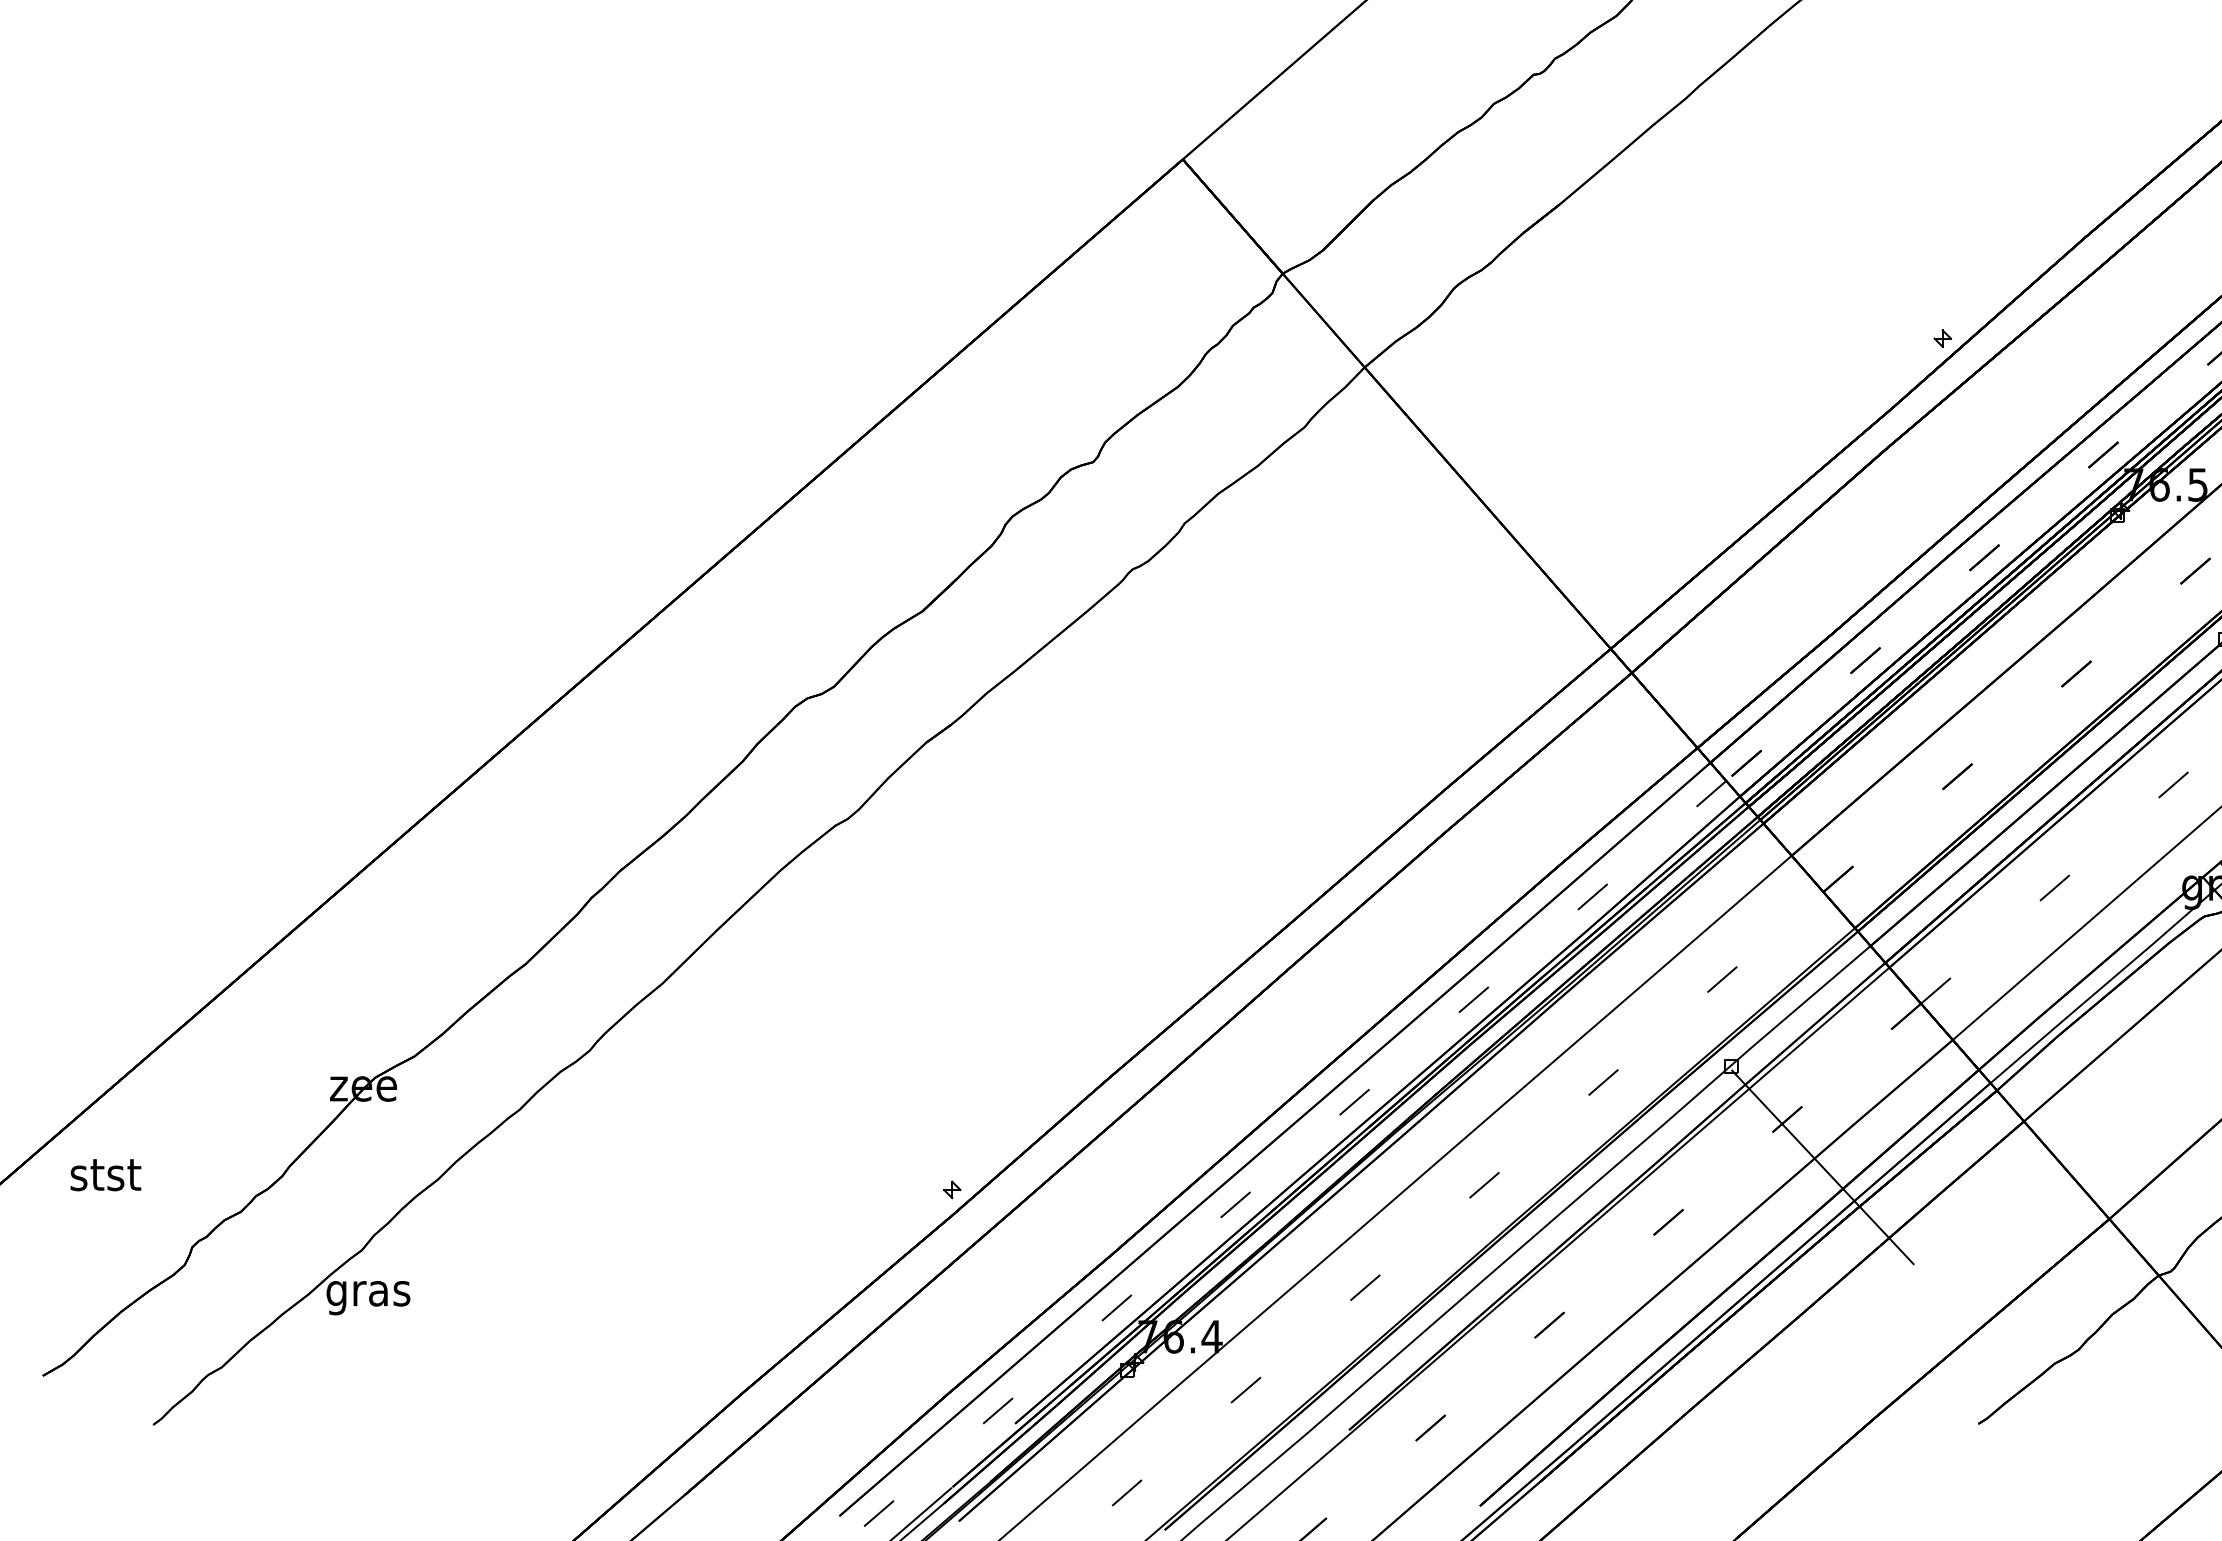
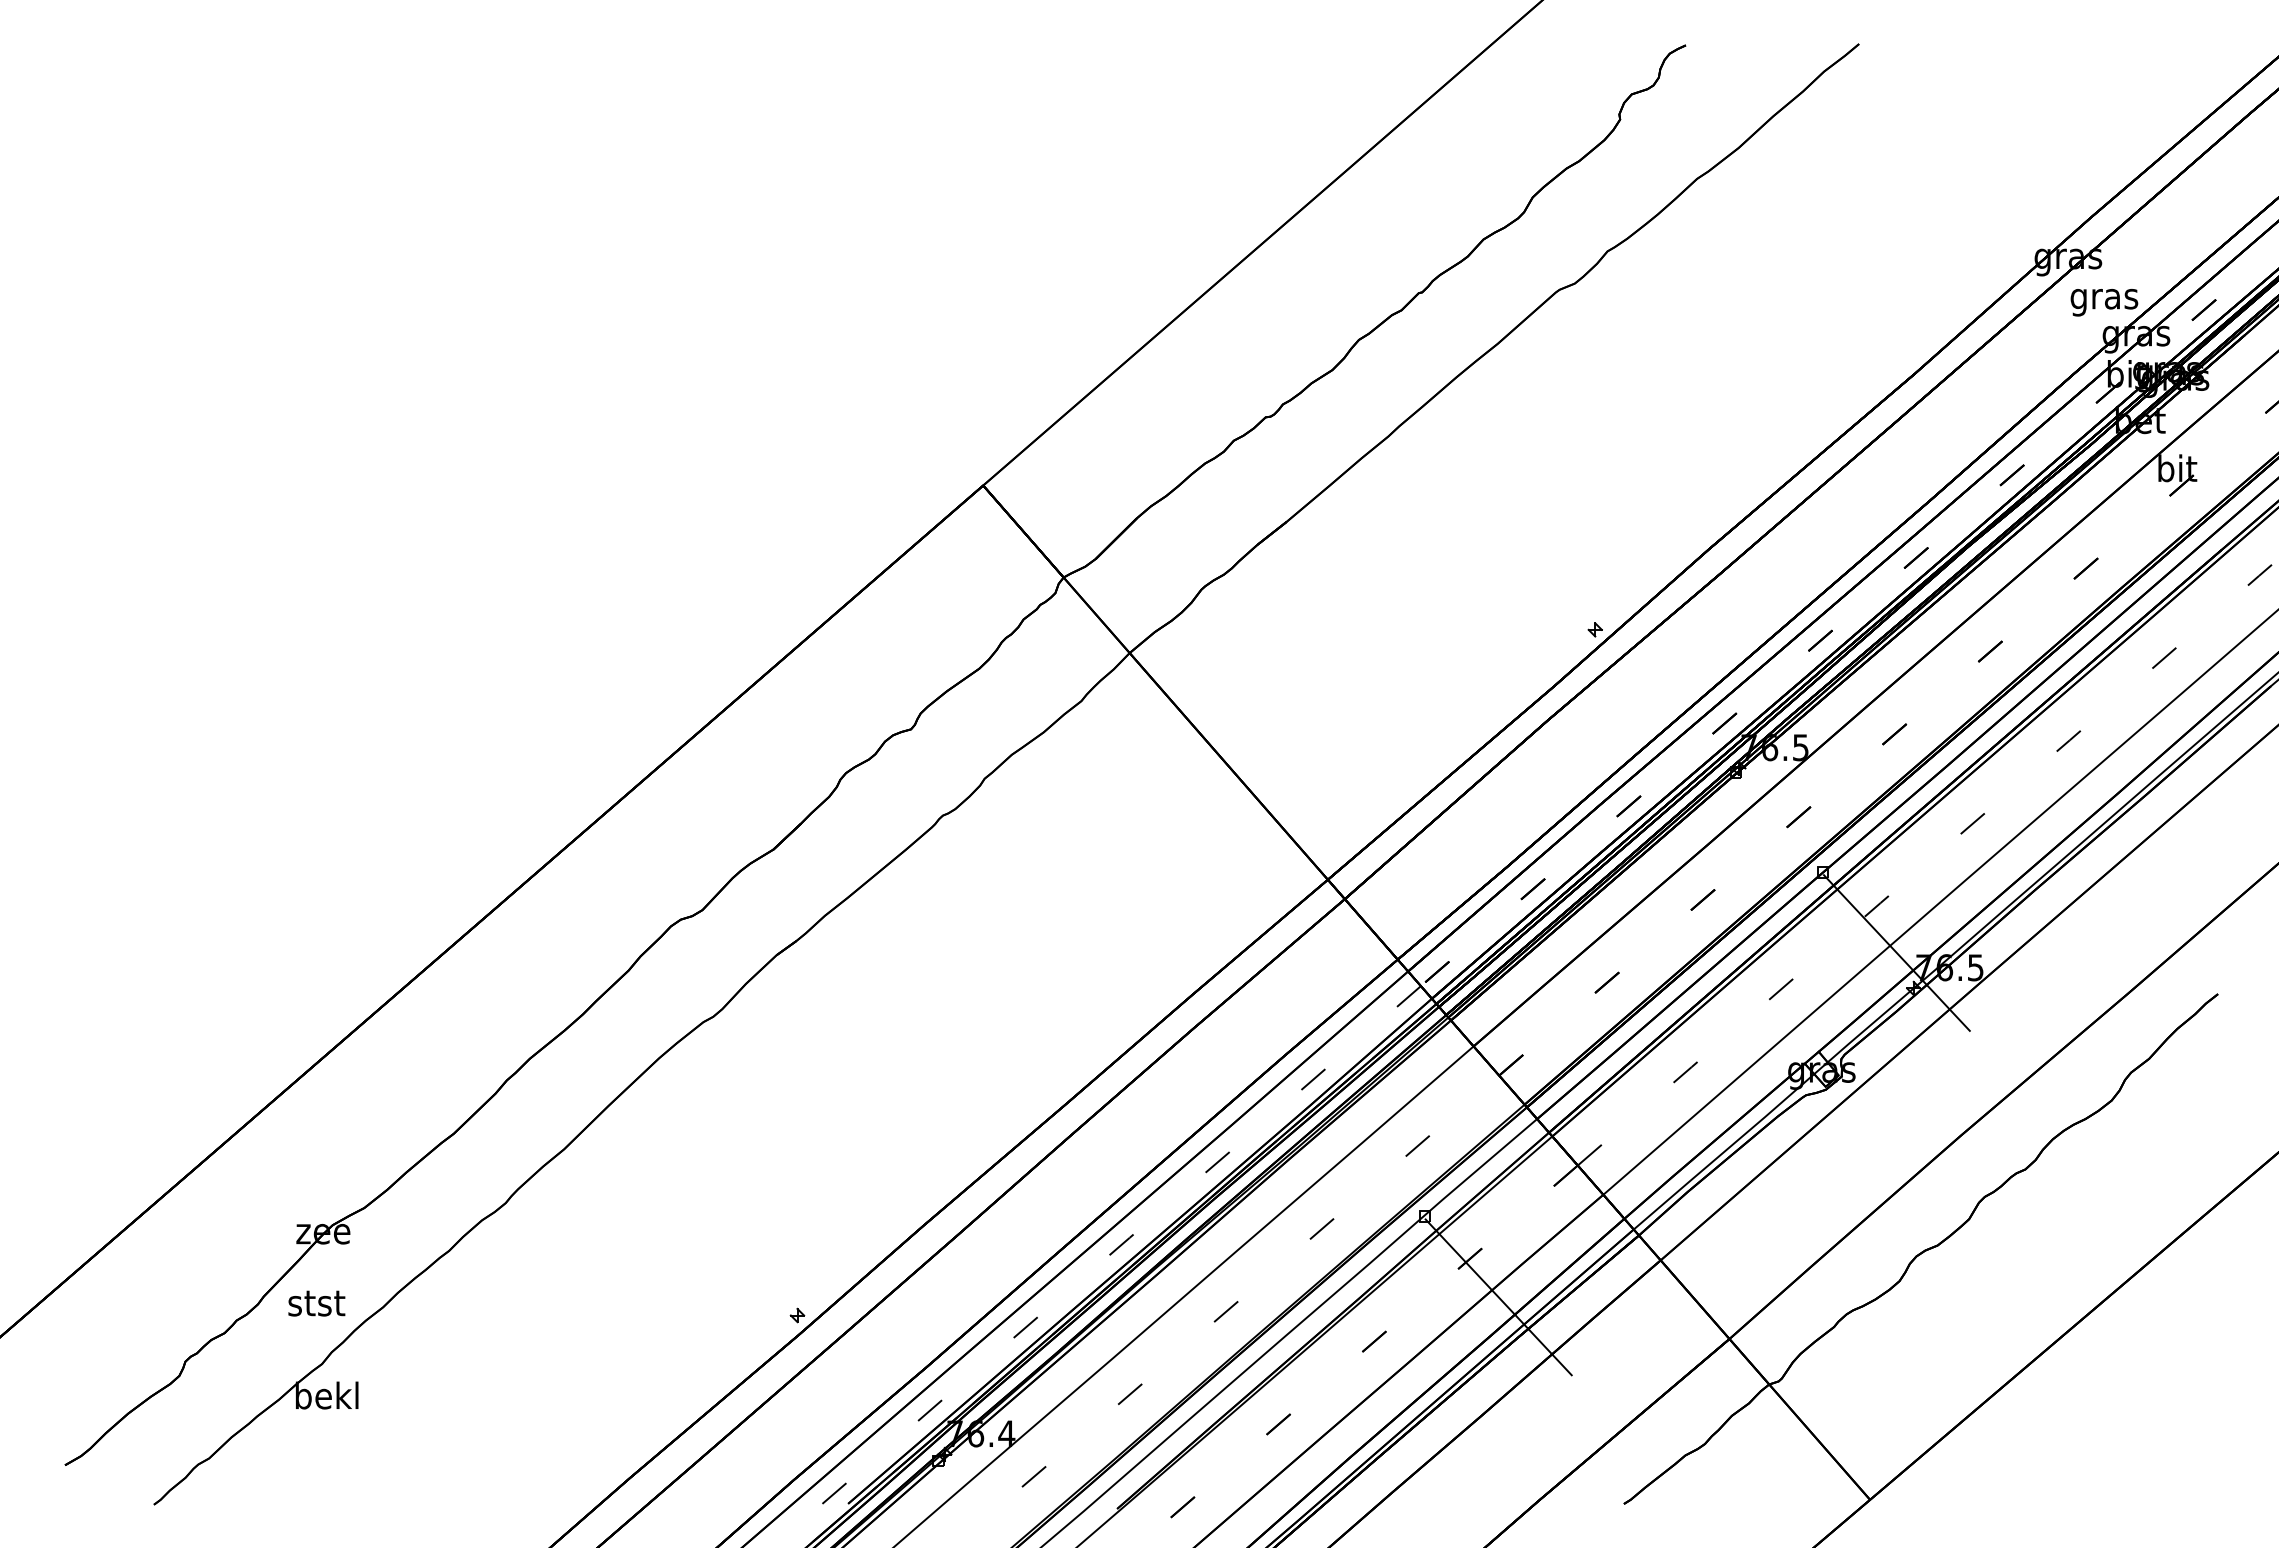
text: (105, 1175) -> (316, 1303), moved
text: (368, 1292) -> (327, 1398), gras -> bekl

